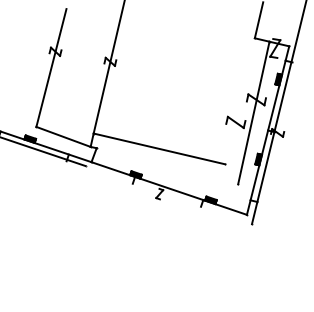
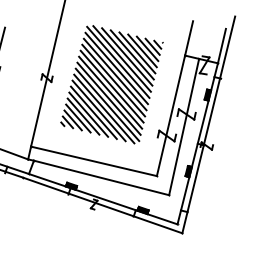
line: (293, 28) -> (222, 46), added
hatch: (178, 68) -> (112, 84), added
line: (239, 101) -> (170, 116), added
line: (167, 166) -> (101, 178), added
line: (168, 195) -> (102, 205), added

